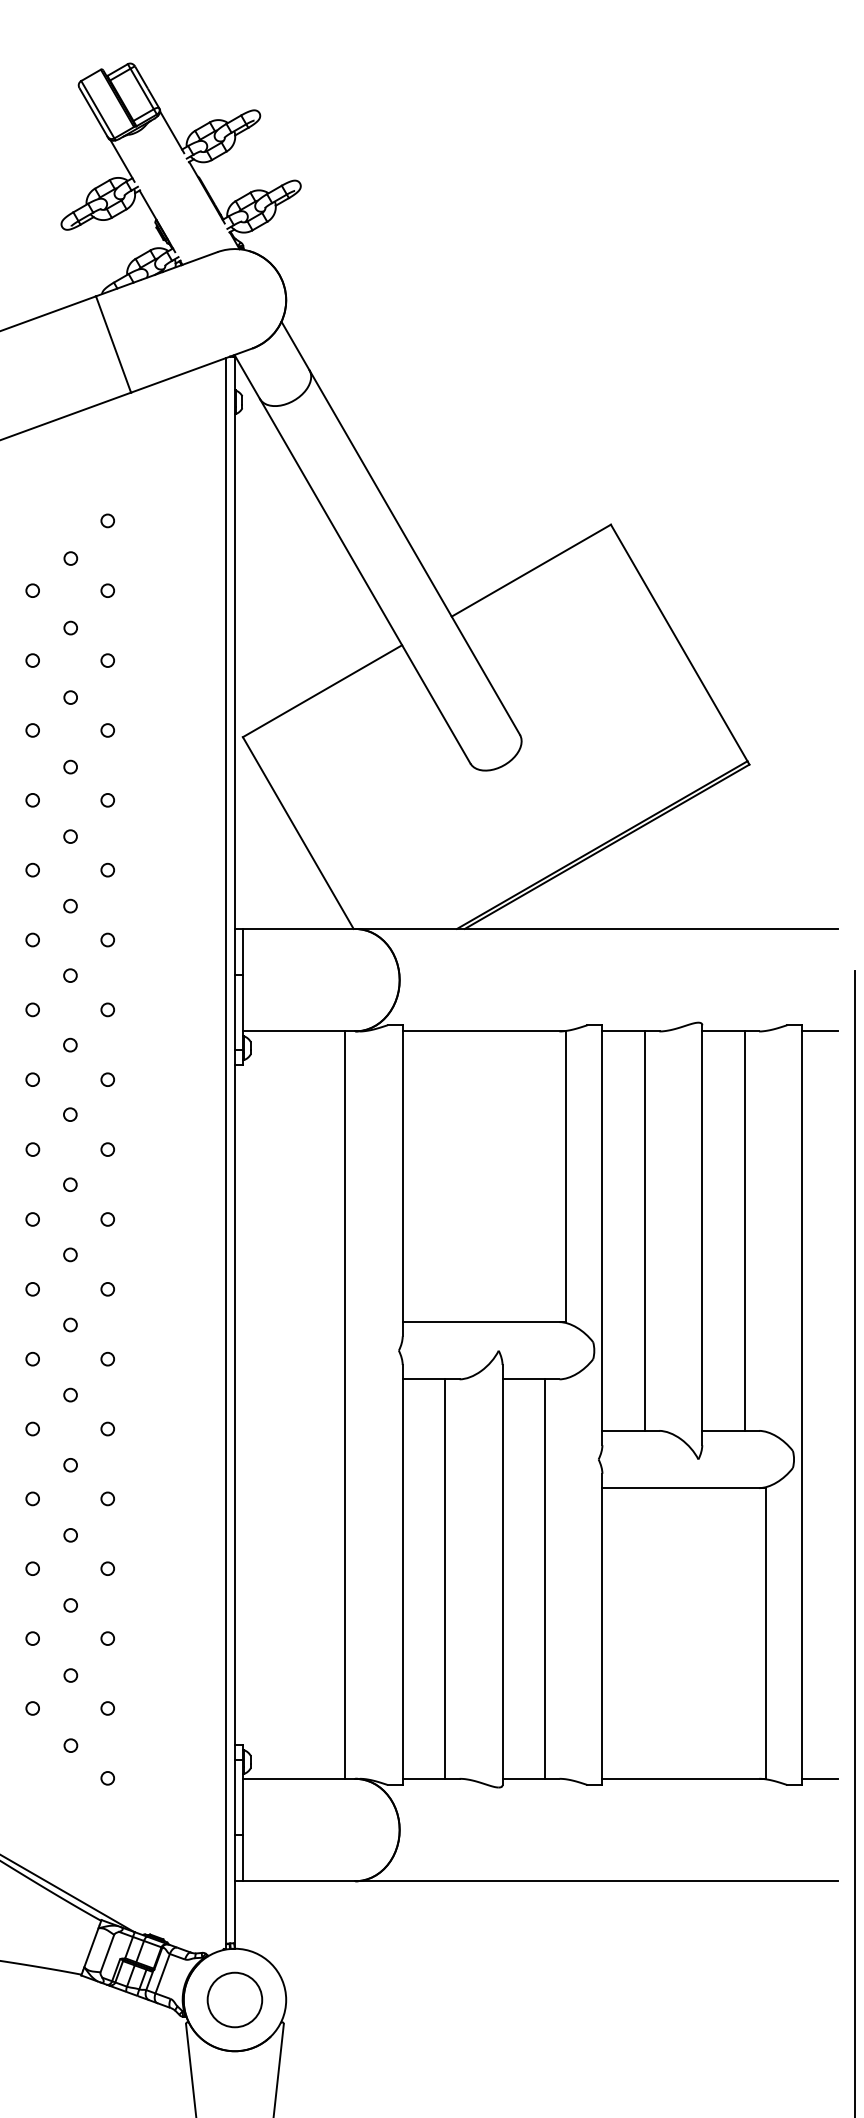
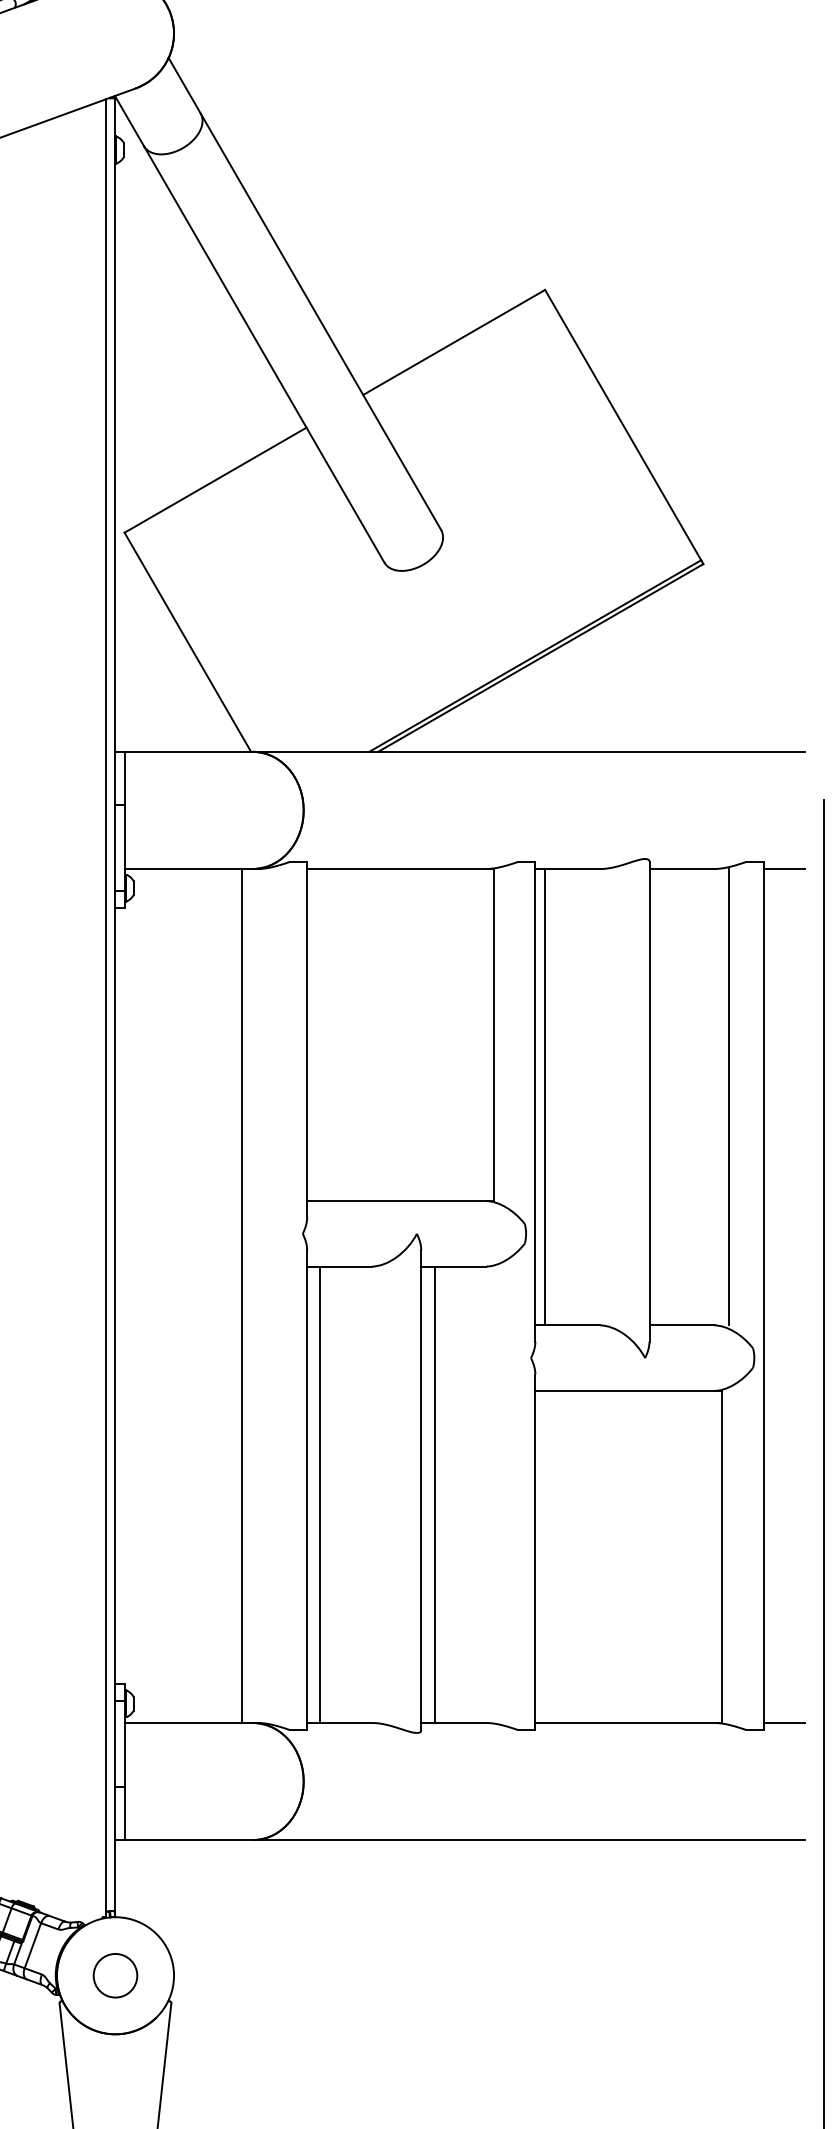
line: (645, 1230) -> (545, 1096), moved
line: (744, 1230) -> (728, 1096), moved
line: (445, 1578) -> (320, 1494), moved
line: (545, 1578) -> (434, 1494), moved
circle: (234, 1999) -> (114, 1975), size x0.7

